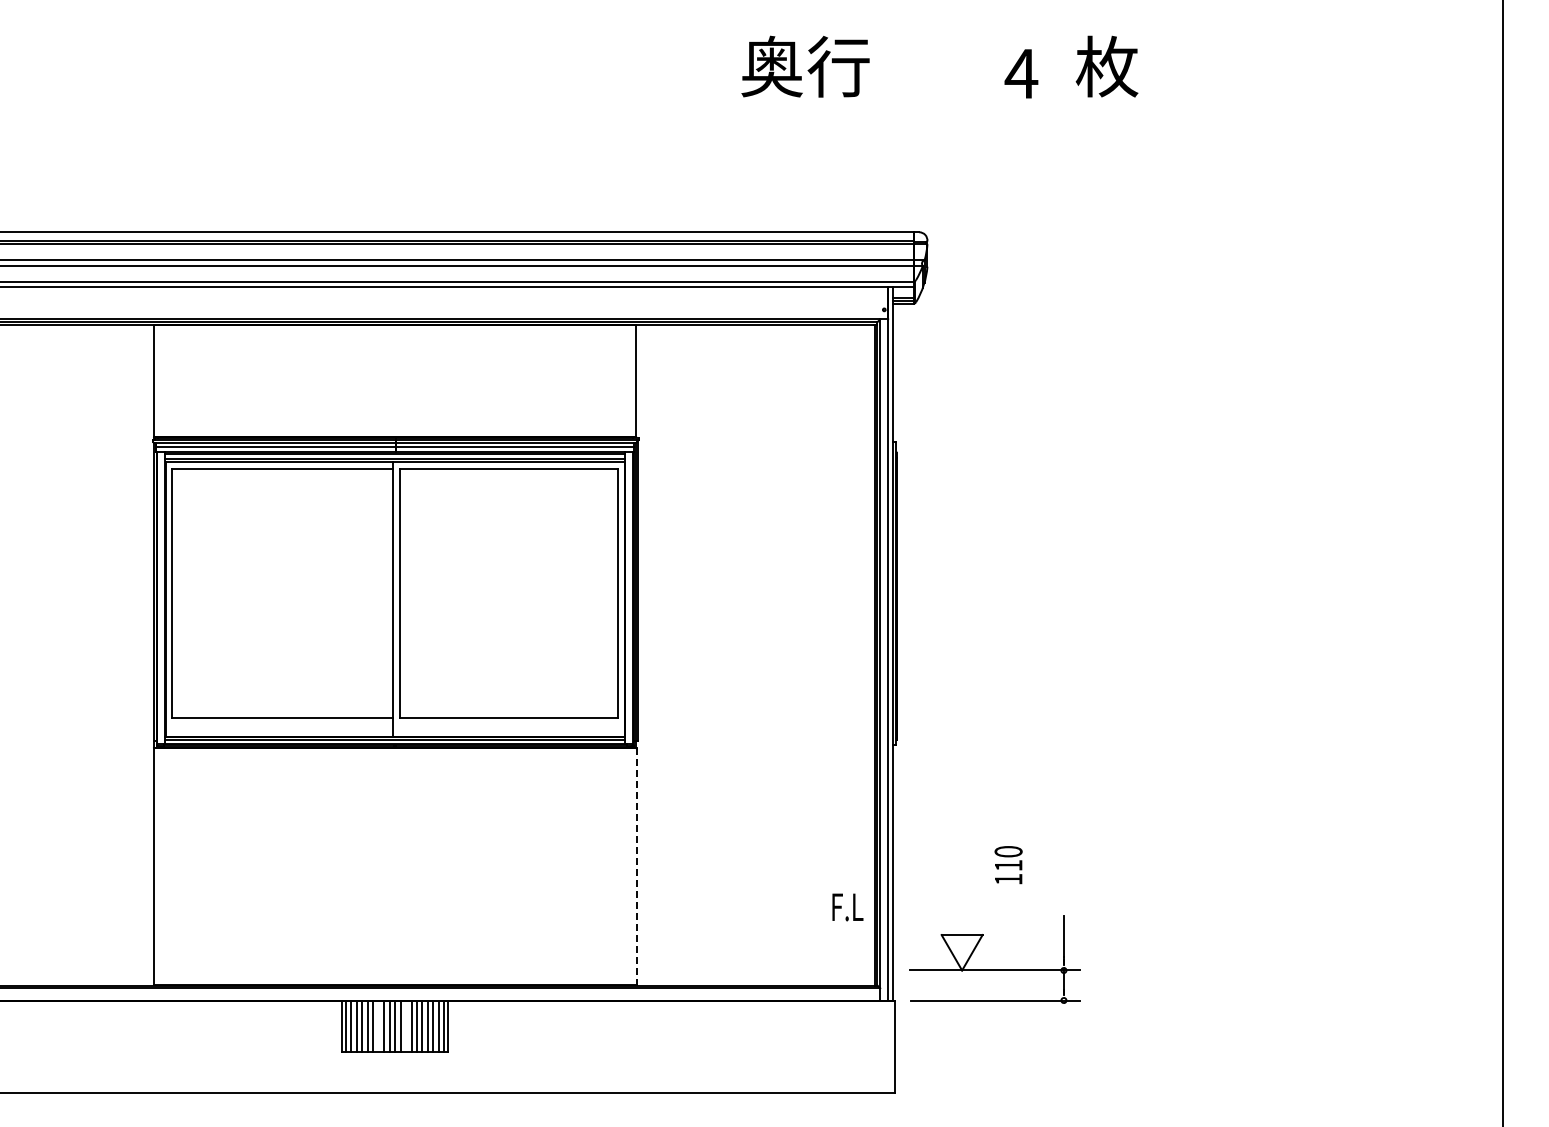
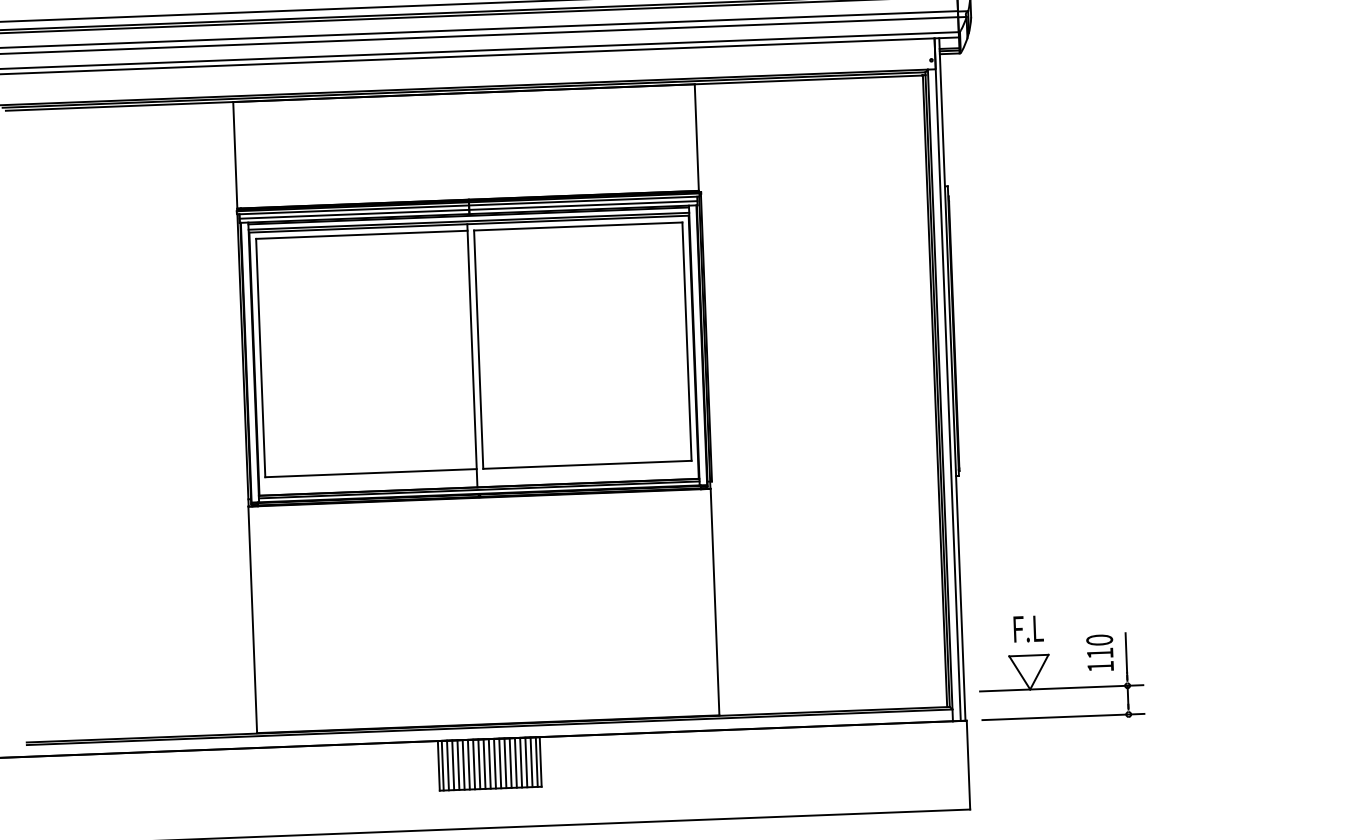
text: (1008, 865) -> (1100, 653), moved
line: (636, 867) -> (714, 602), dashed -> solid
text: (847, 907) -> (1028, 629), moved
line: (378, 1026) -> (473, 764), added
line: (406, 1026) -> (500, 763), added

